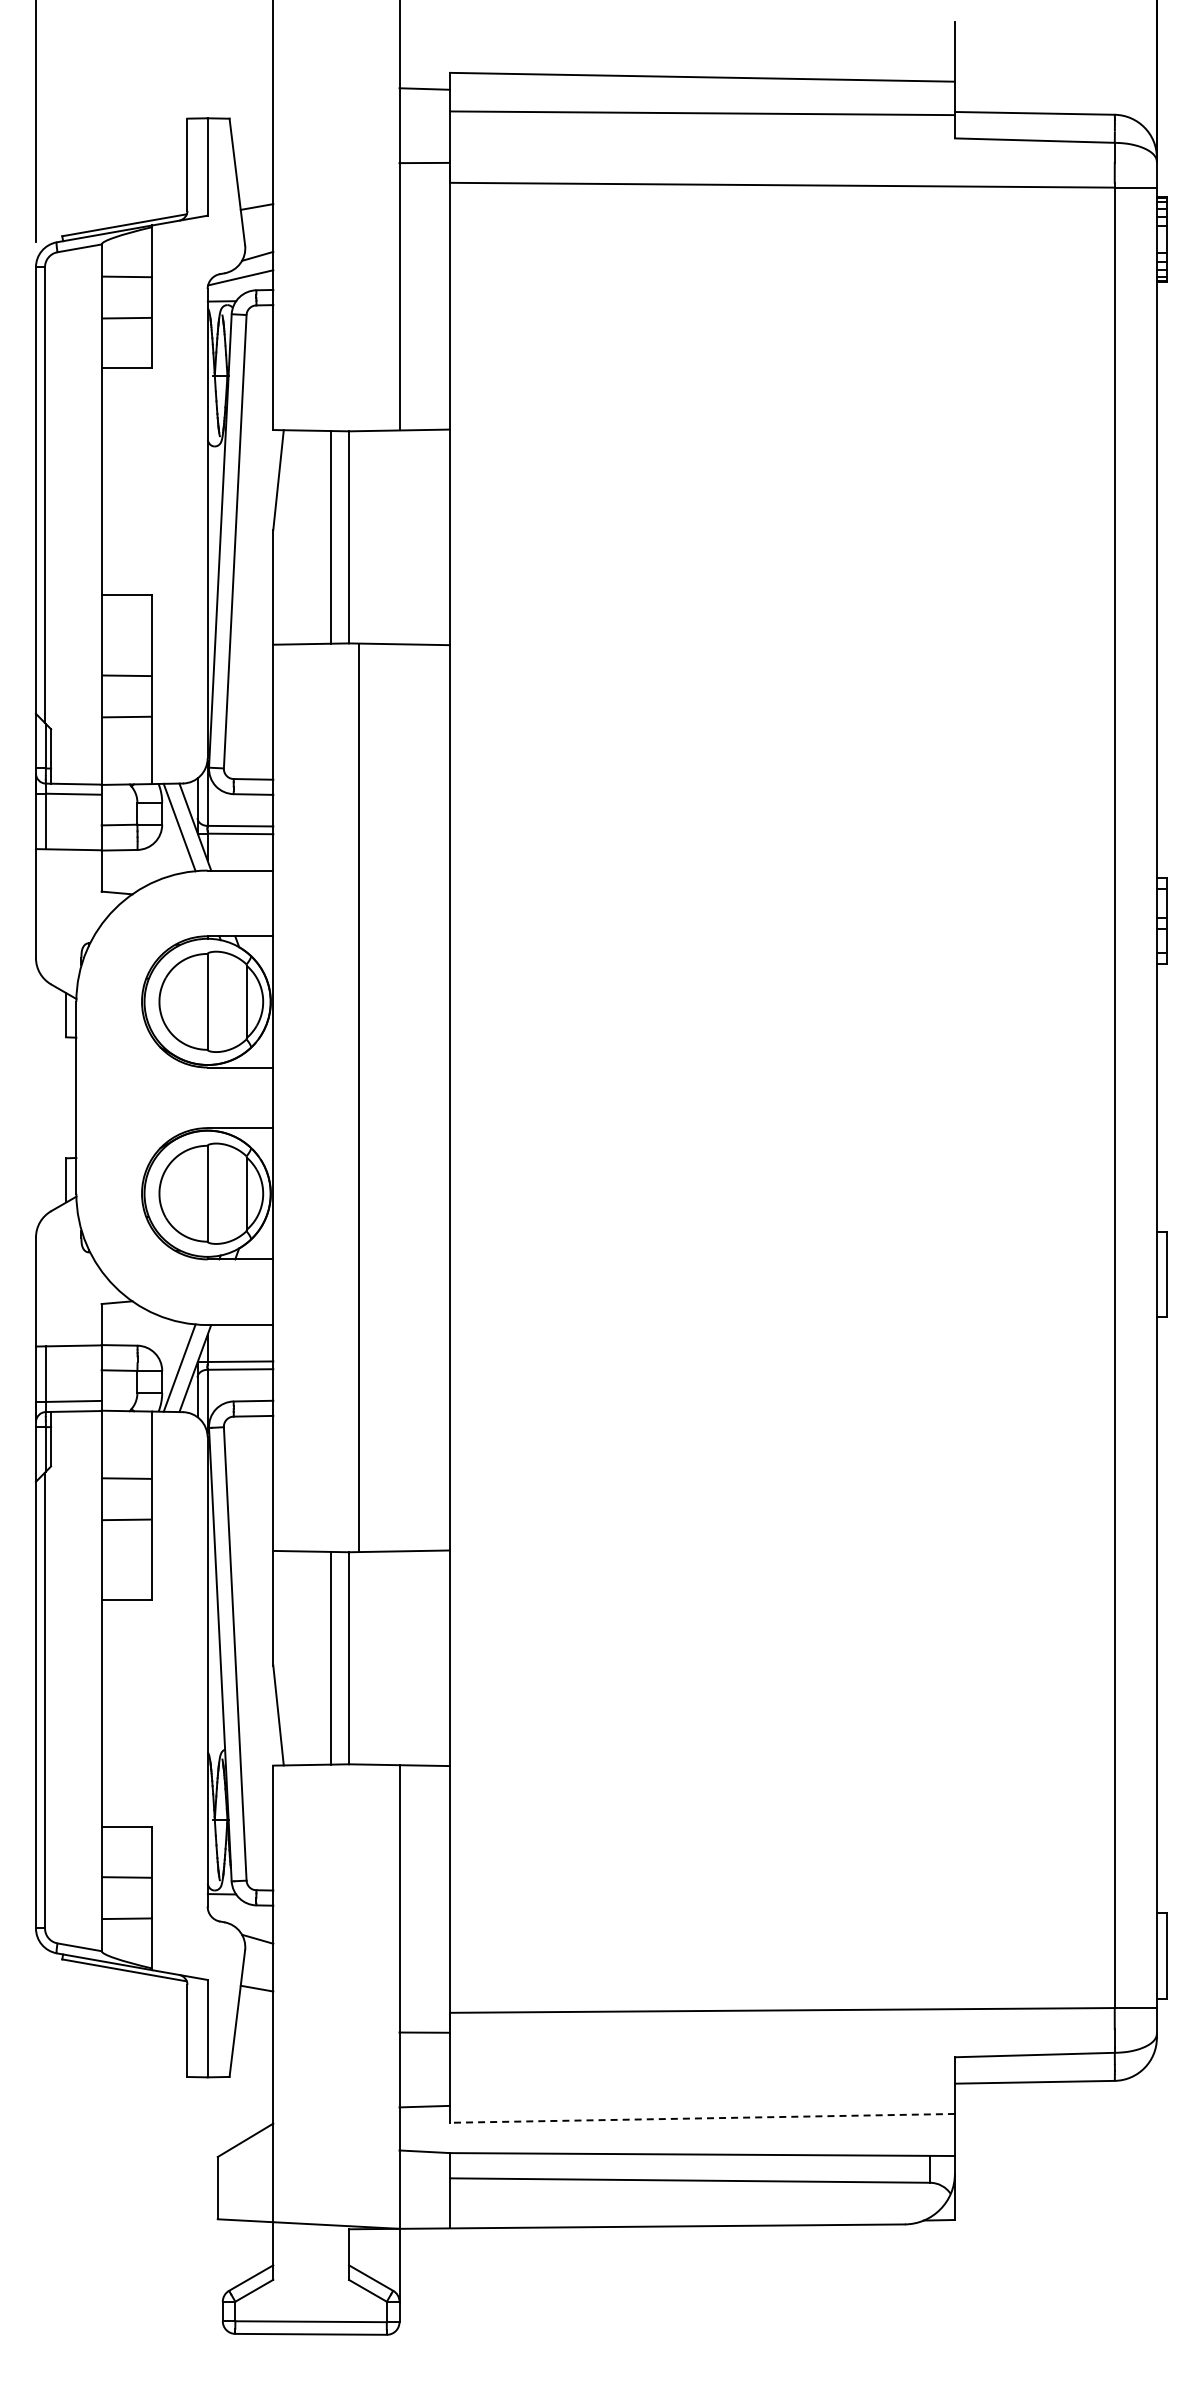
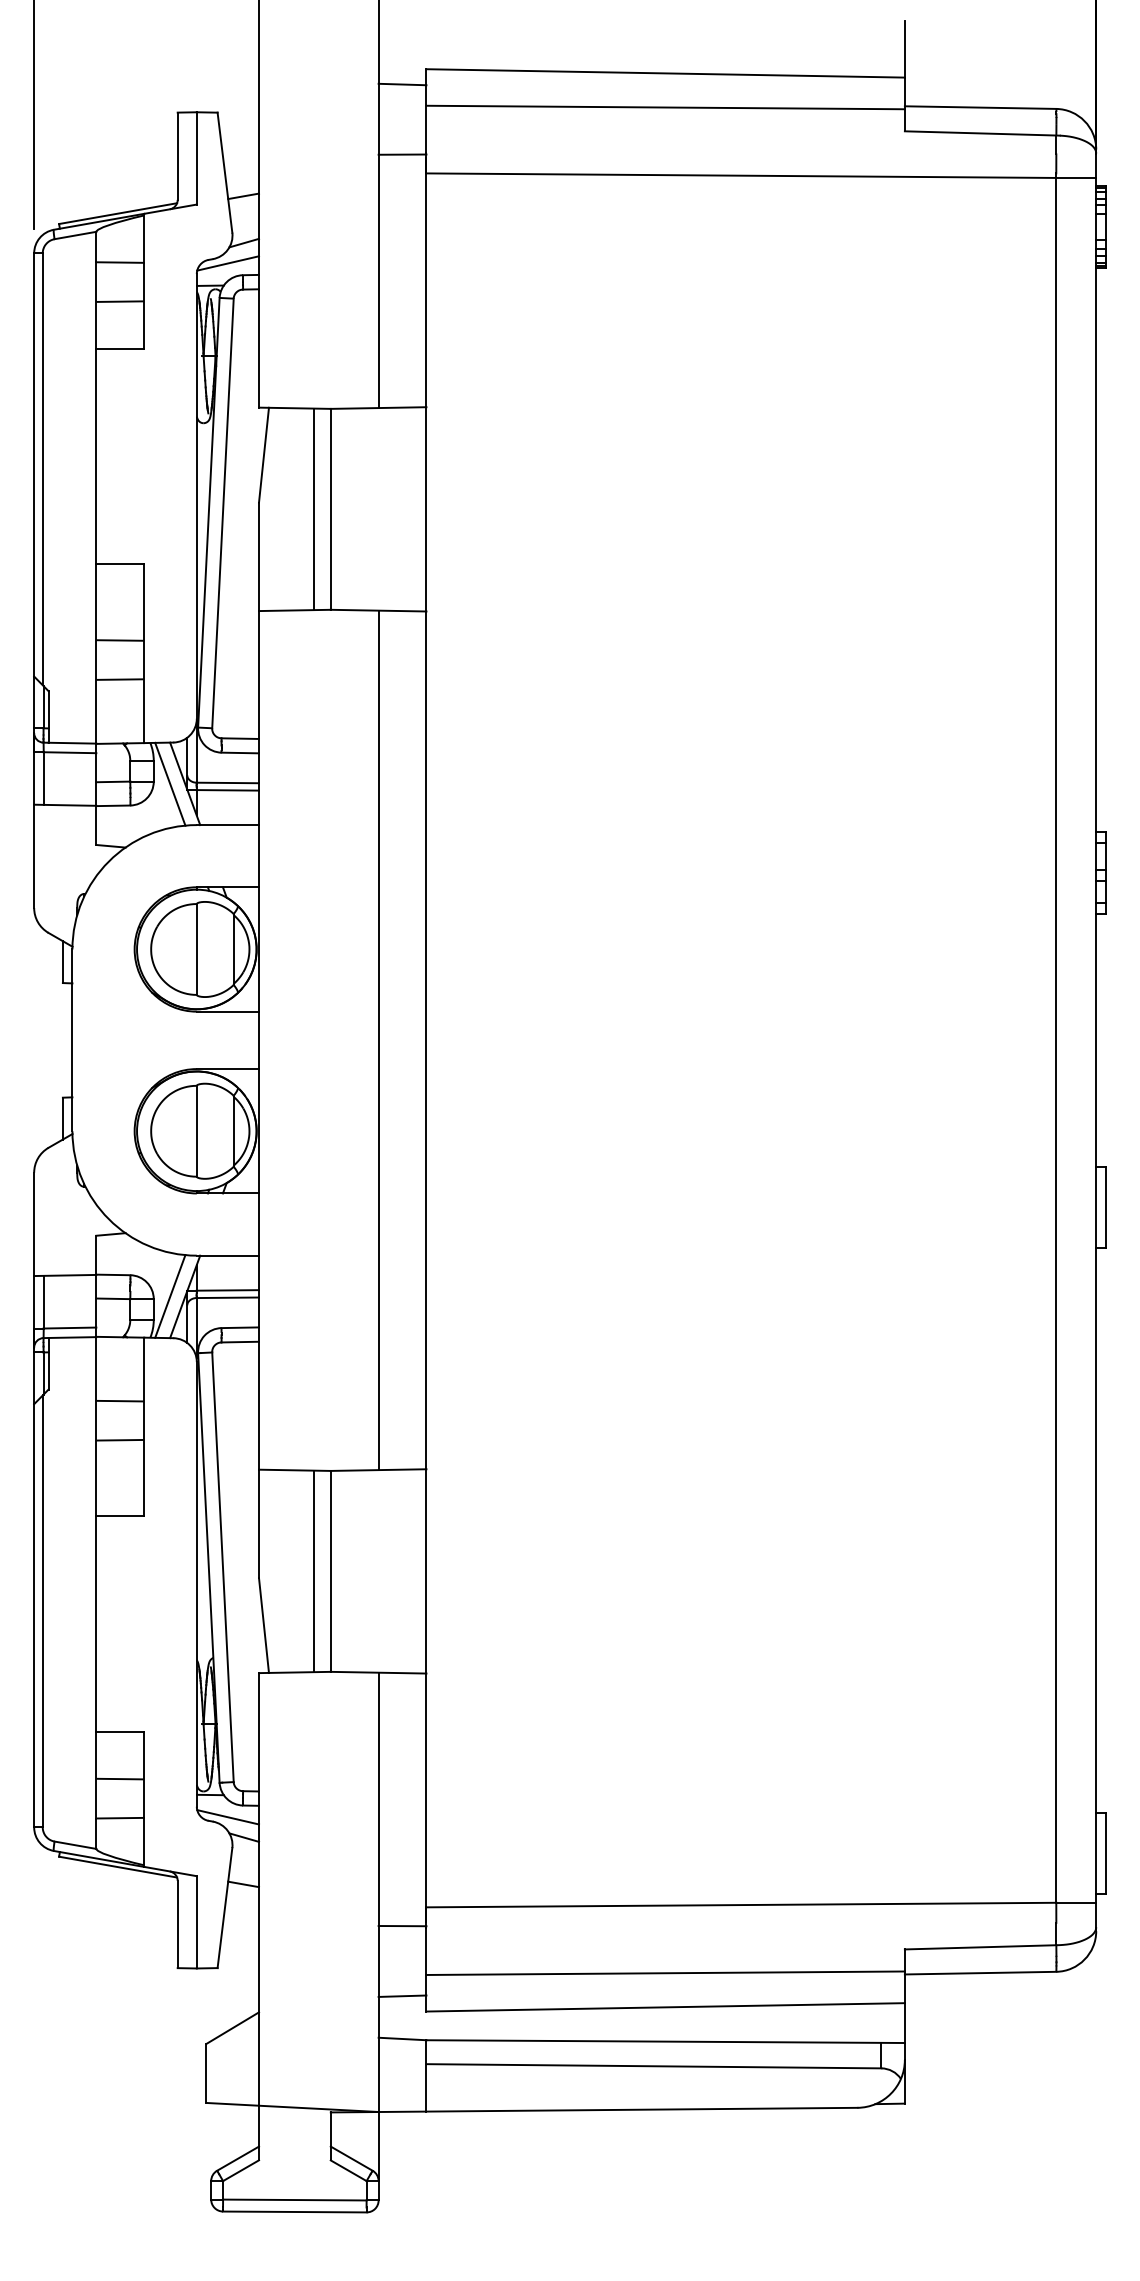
line: (358, 1097) -> (378, 1040), moved
line: (240, 1917) -> (227, 1817), added
line: (702, 2082) -> (665, 1973), added
line: (701, 2118) -> (664, 2007), dashed -> solid

